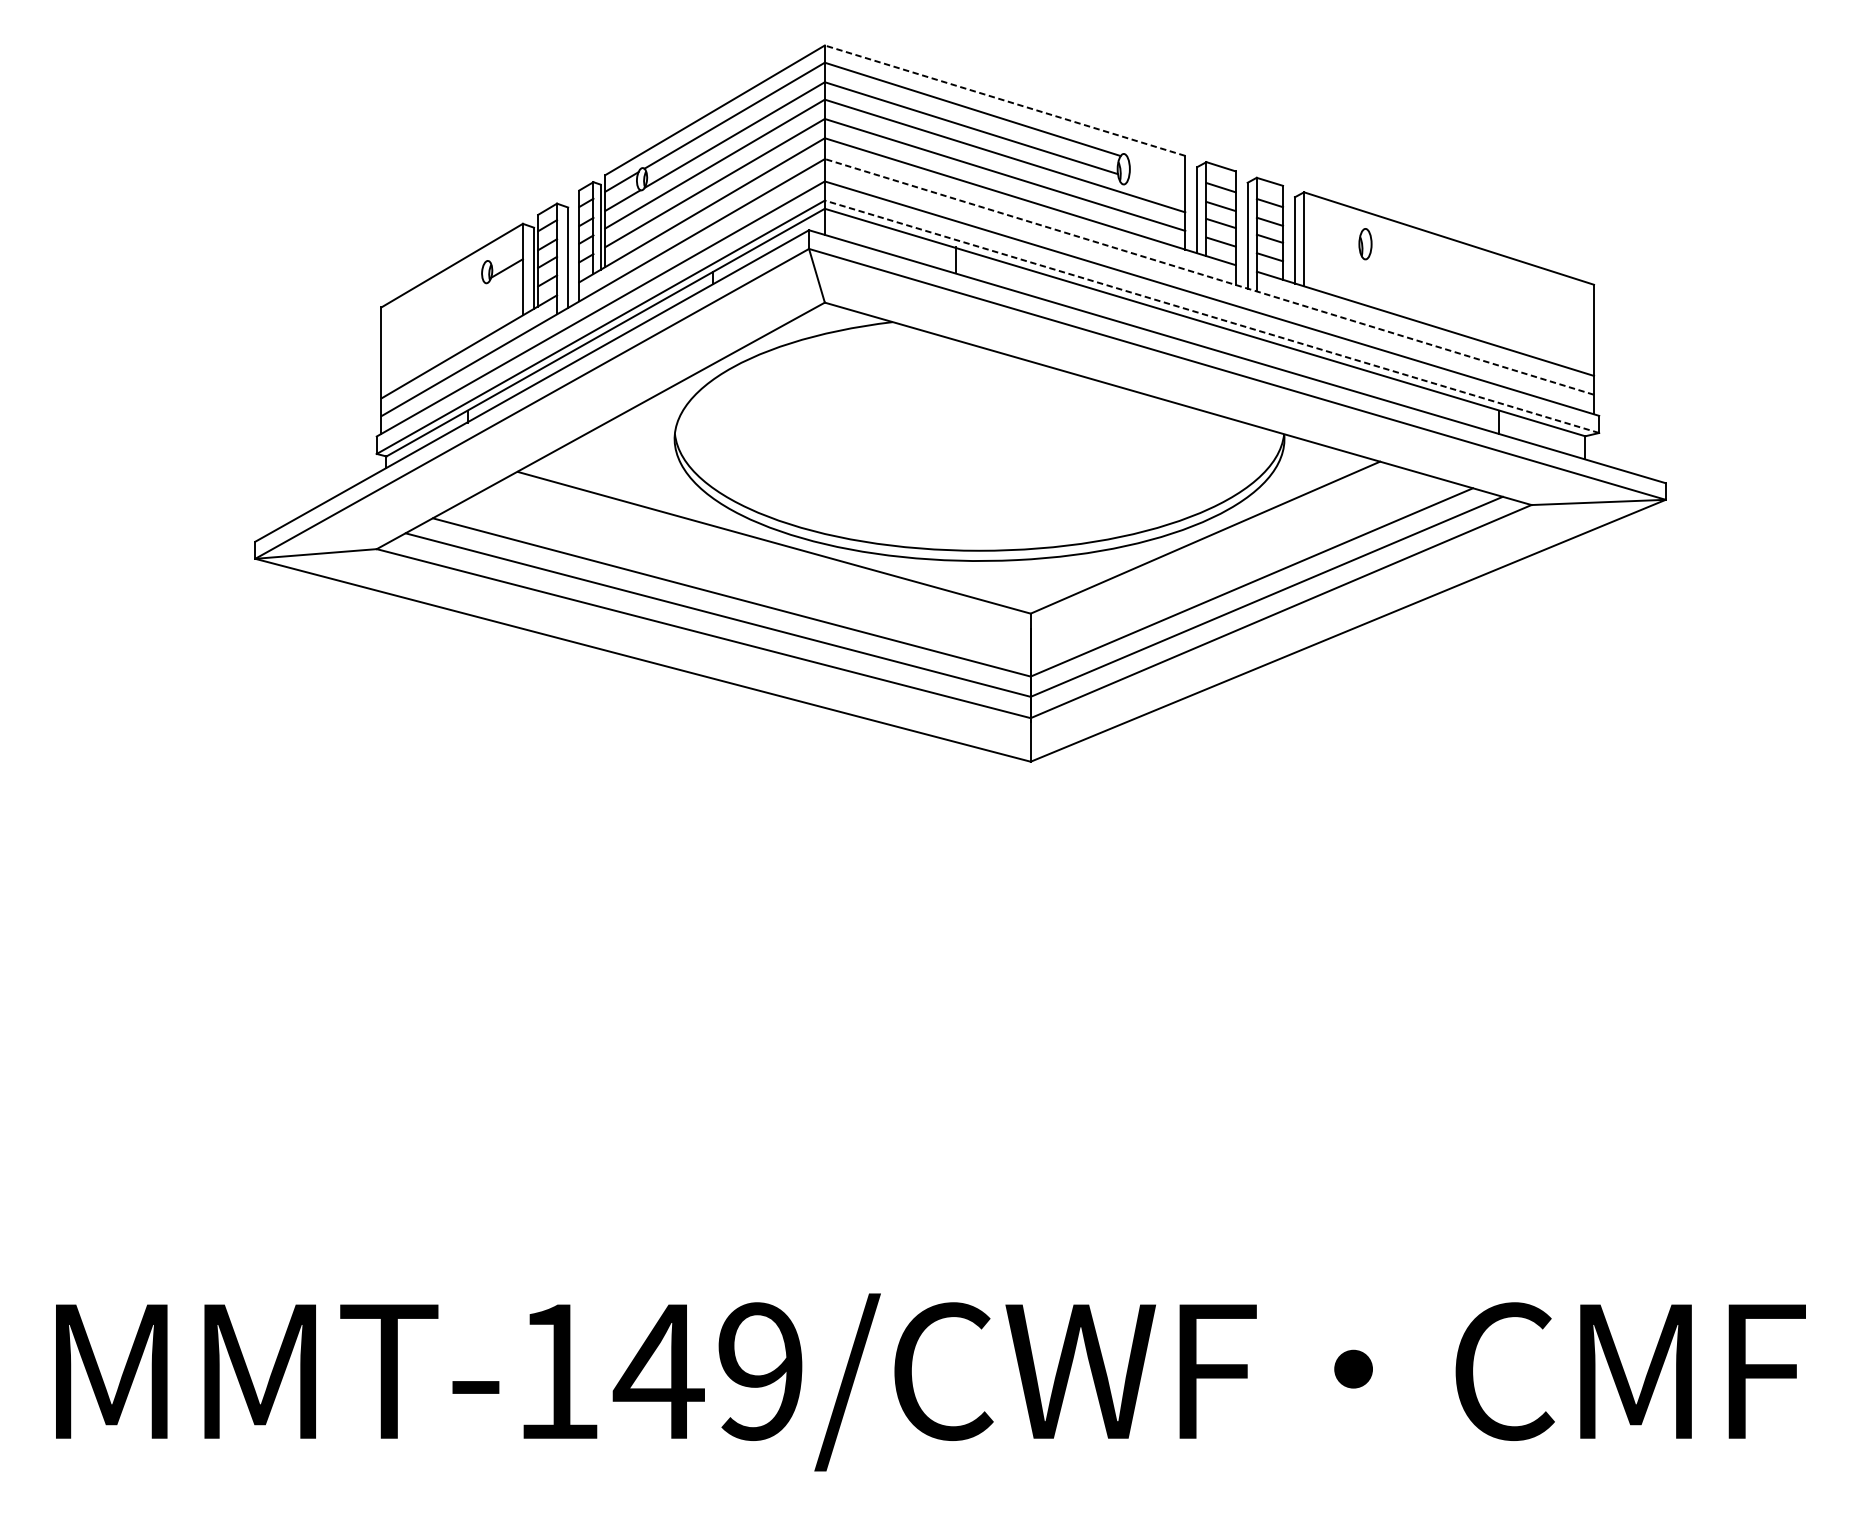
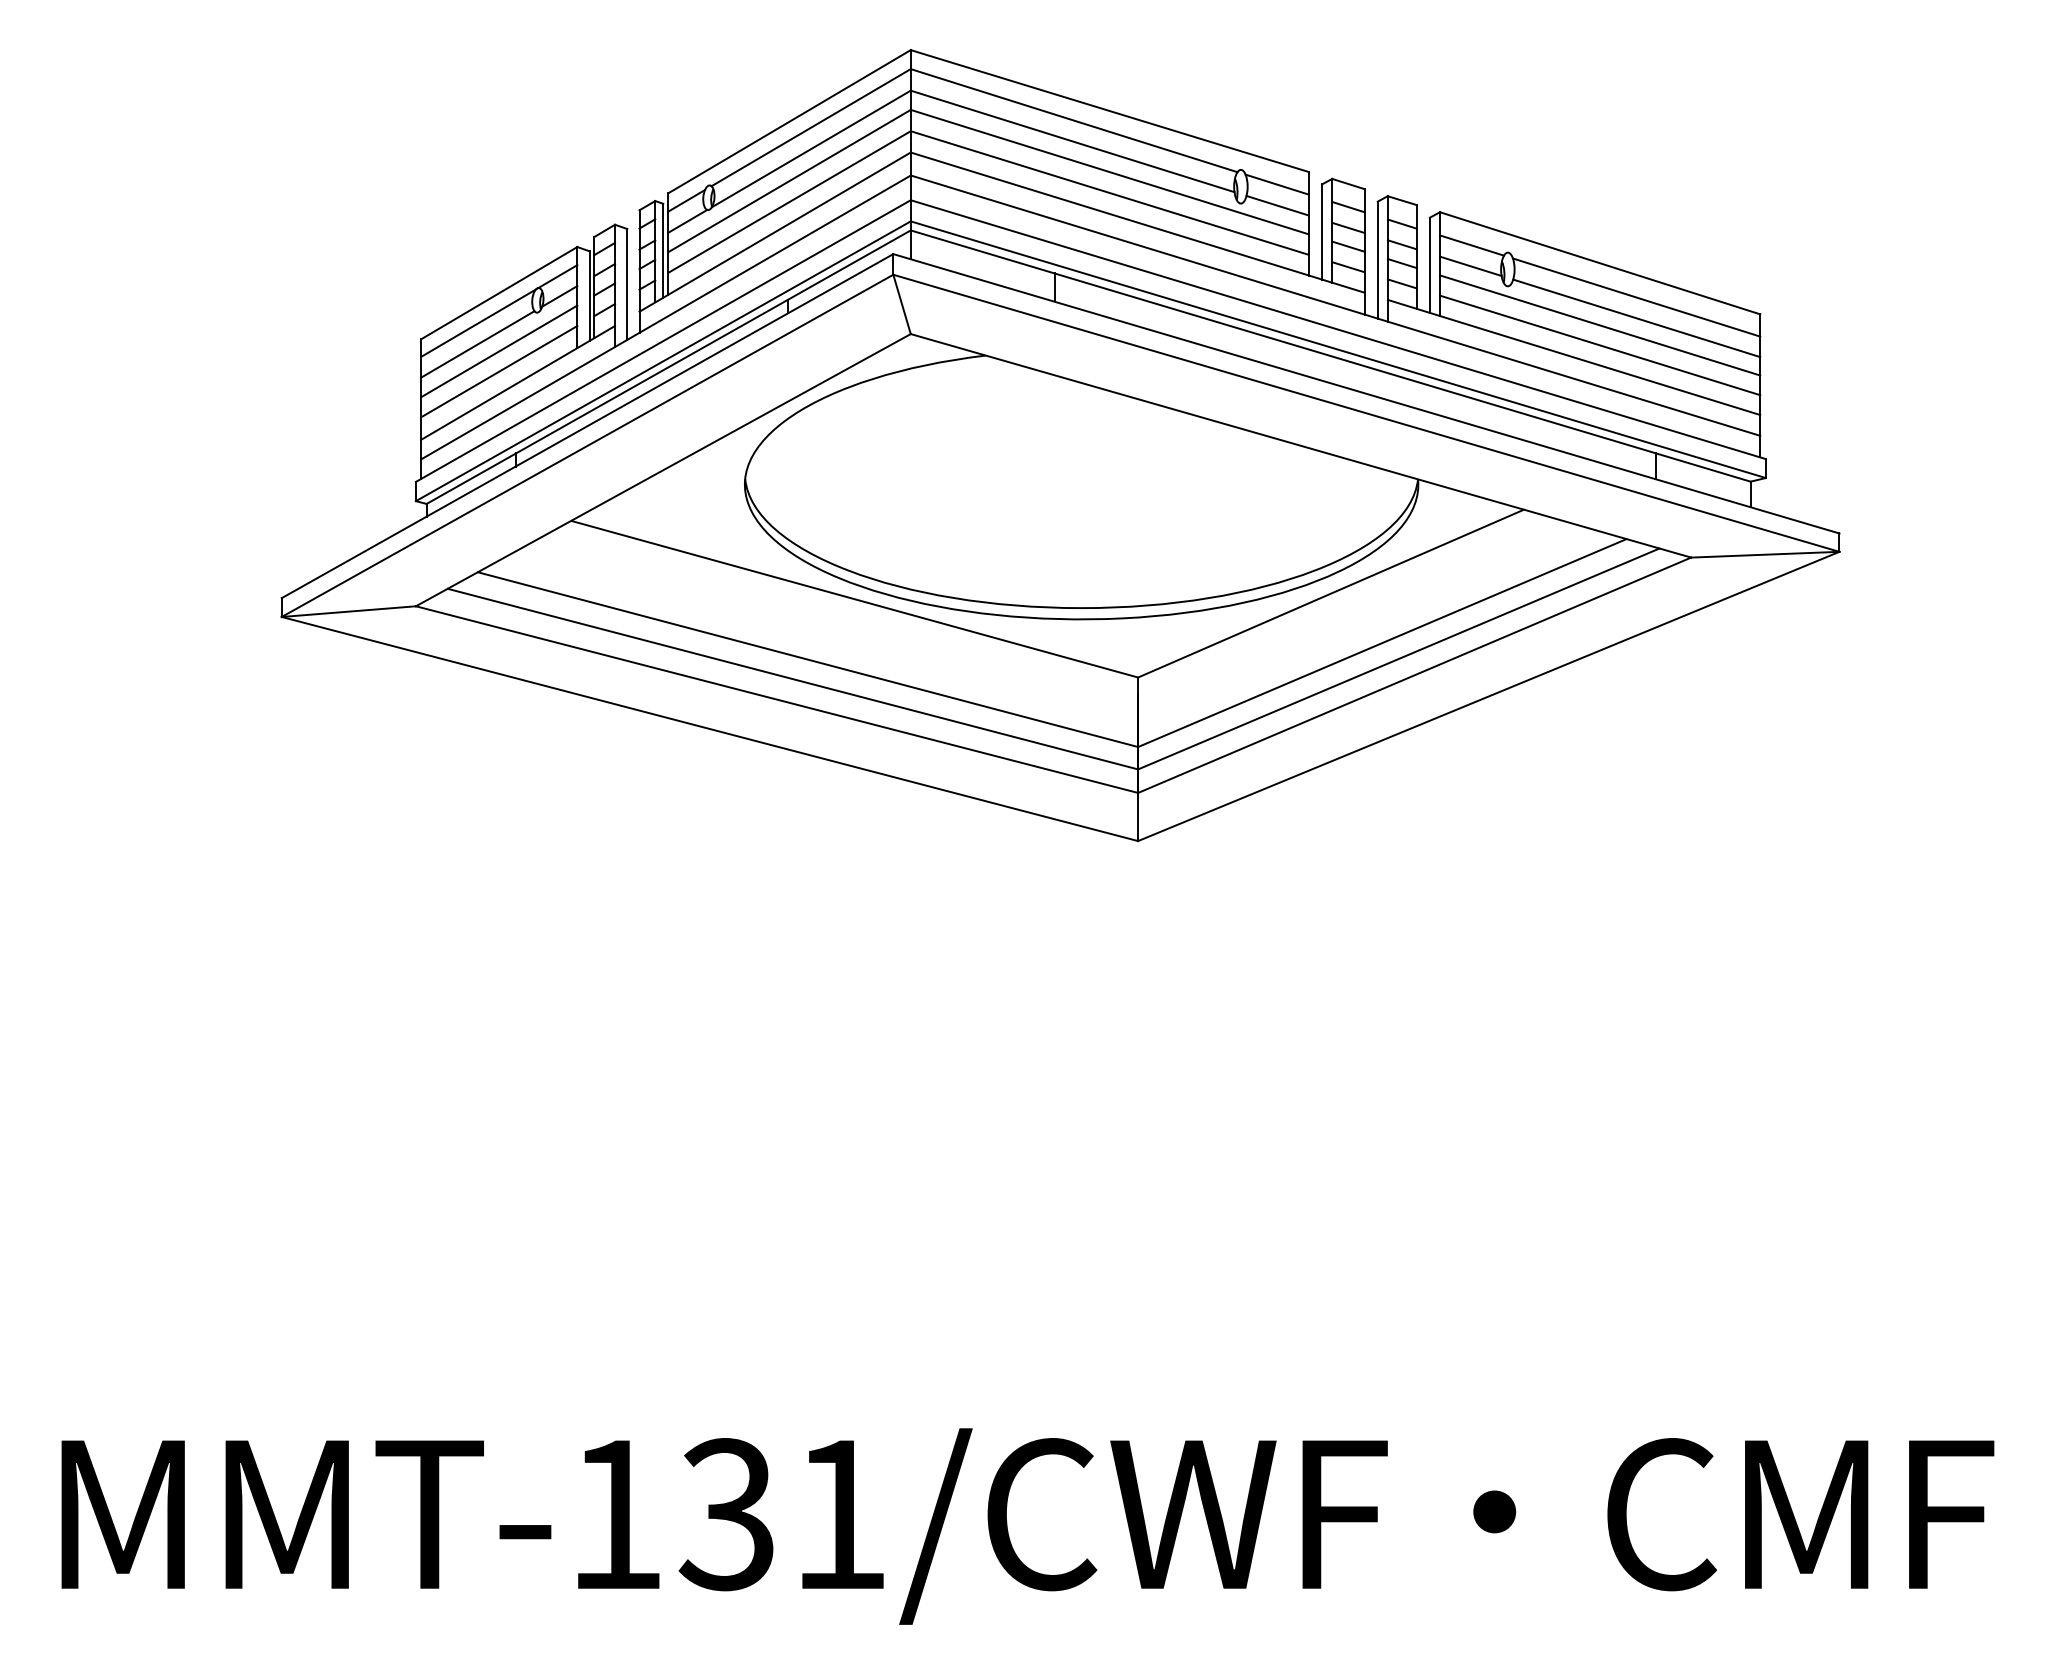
line: (1004, 100) -> (1109, 110), dashed -> solid
line: (1156, 167) -> (1276, 184), added
line: (1156, 186) -> (1277, 205), added
line: (1333, 222) -> (1472, 245), added
line: (1331, 241) -> (1470, 266), added
line: (1481, 269) -> (1636, 297), added
line: (1209, 276) -> (1335, 305), dashed -> solid
line: (452, 281) -> (499, 310), added
line: (1481, 288) -> (1636, 318), added
line: (1449, 294) -> (1600, 325), added
line: (432, 312) -> (477, 344), added
line: (1449, 312) -> (1600, 345), added
line: (1211, 316) -> (1337, 349), dashed -> solid
line: (452, 318) -> (499, 351), added
line: (452, 336) -> (499, 371), added
text: (706, 1371) -> (780, 1514), MMT-149/CWF -> MMT-131/CWF

